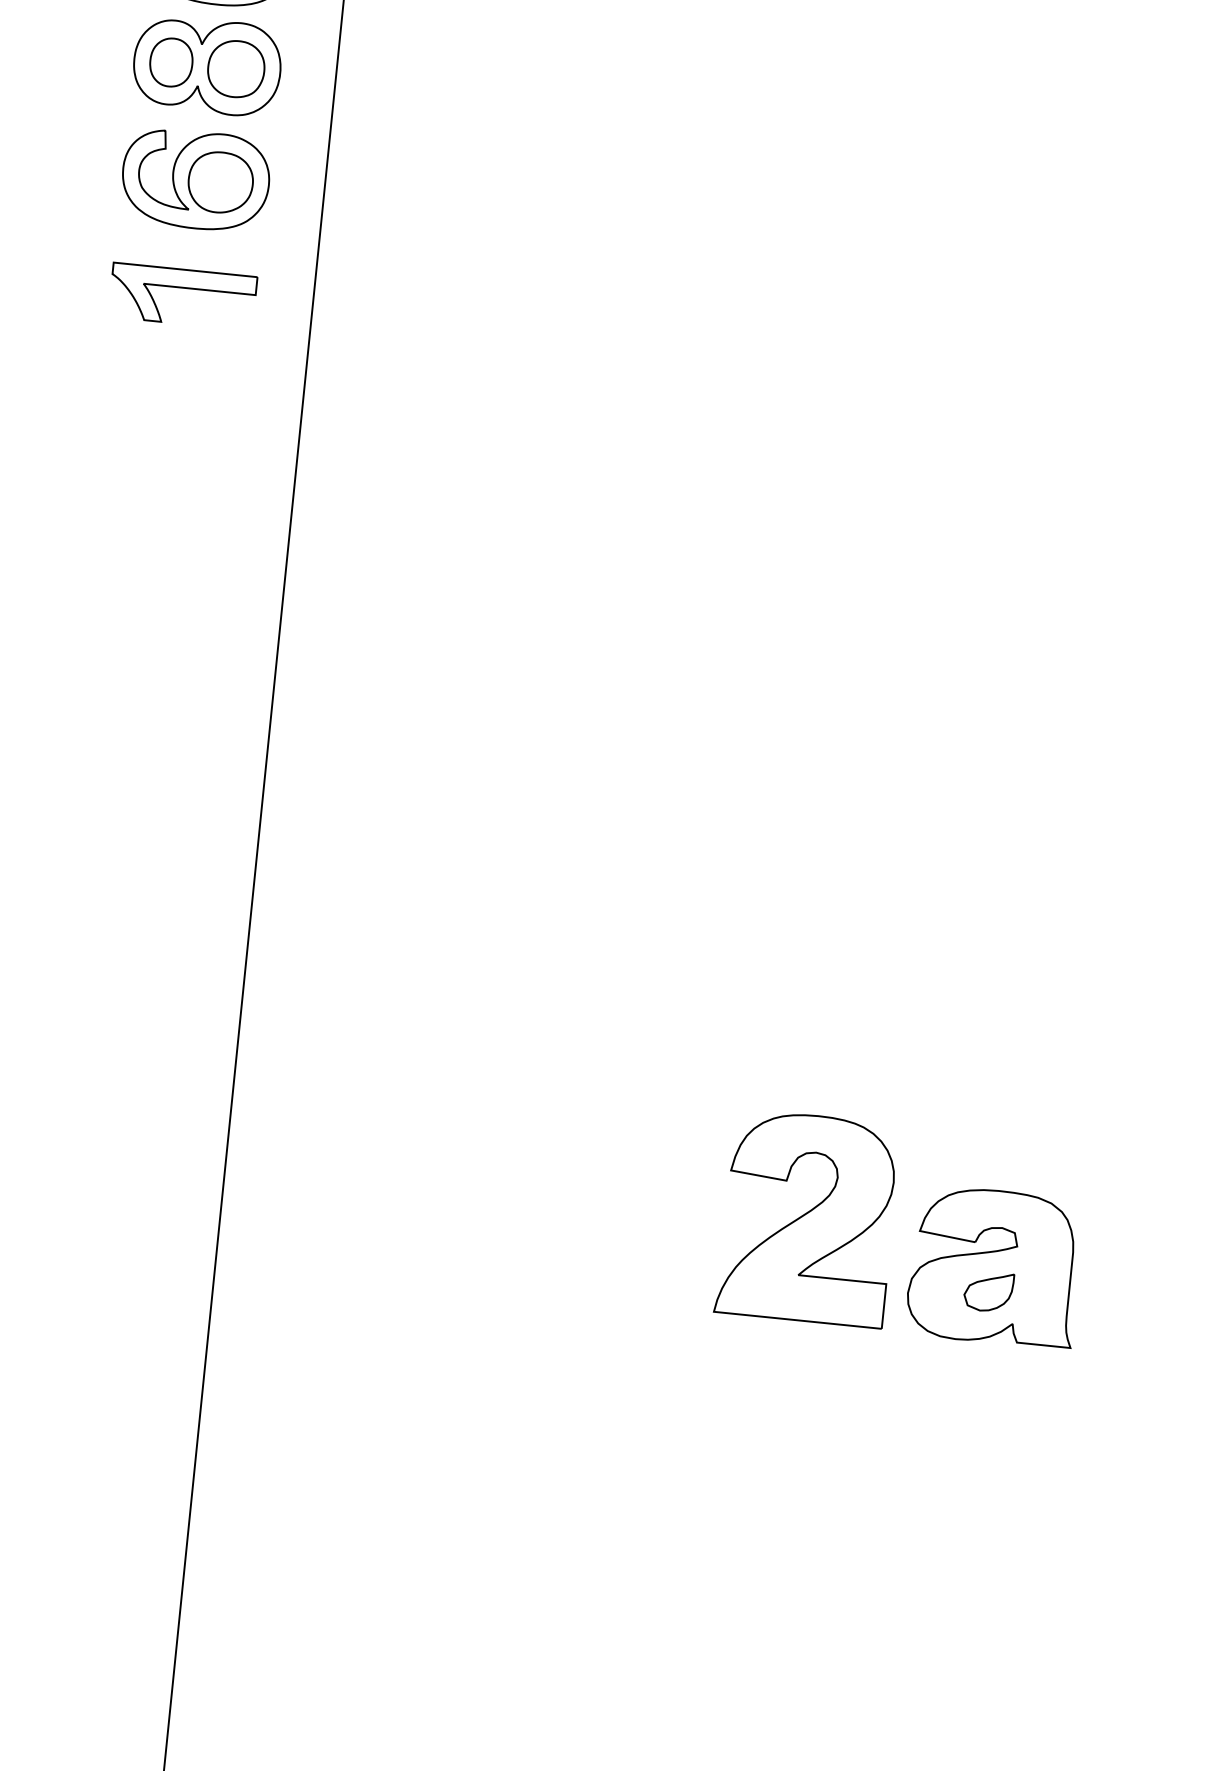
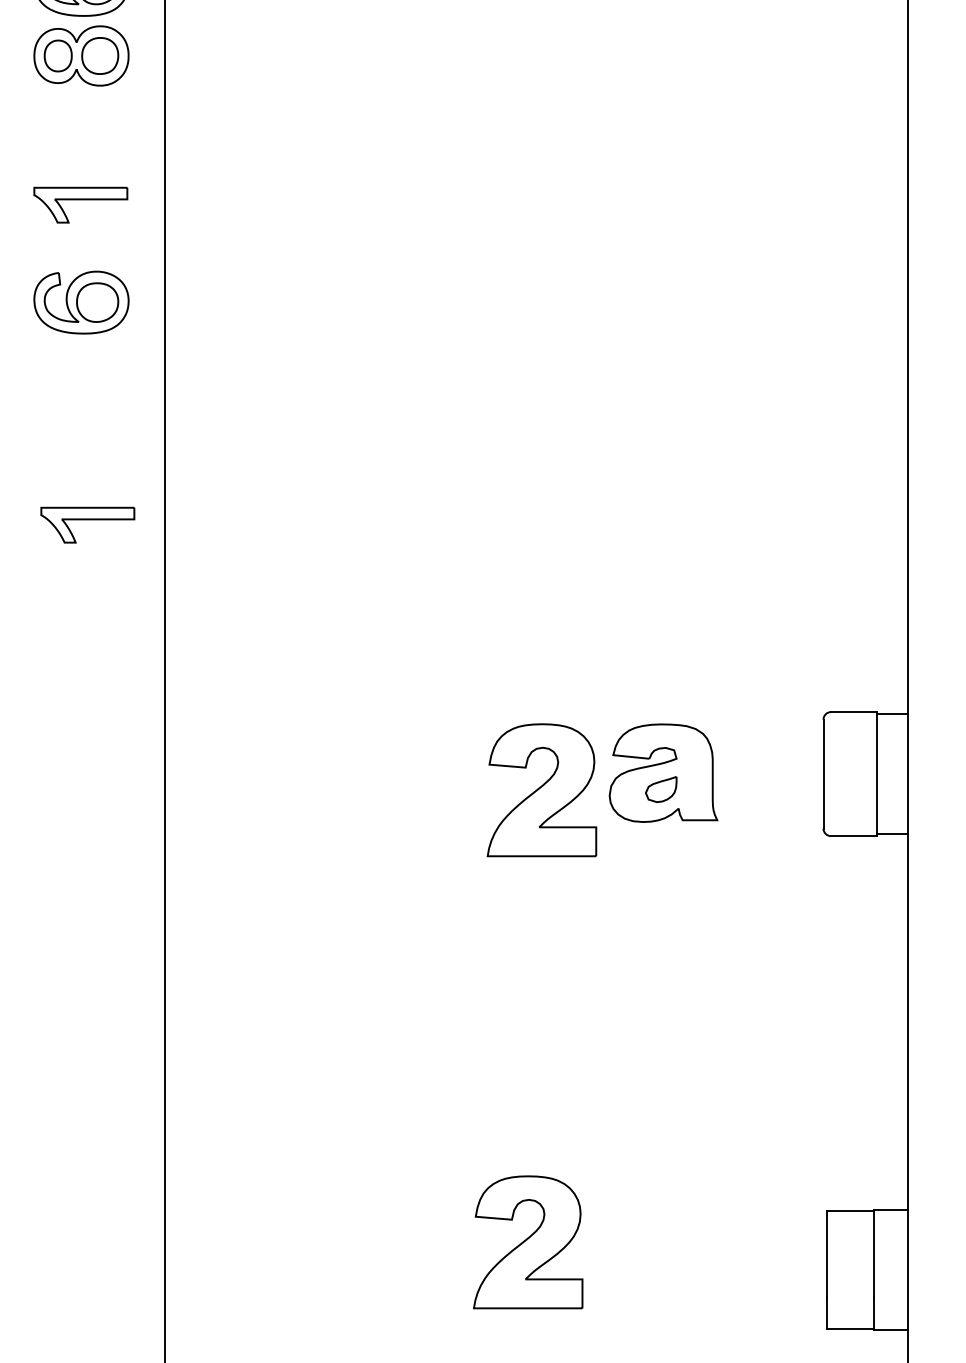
part: (195, 179) -> (81, 302), moved
part: (142, 791) -> (87, 524), added
part: (807, 1218) -> (541, 790), moved

